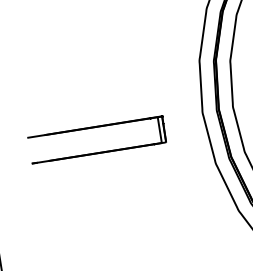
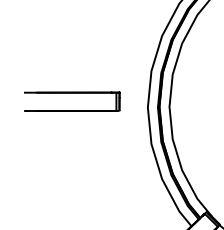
part: (95, 128) -> (72, 93), moved

